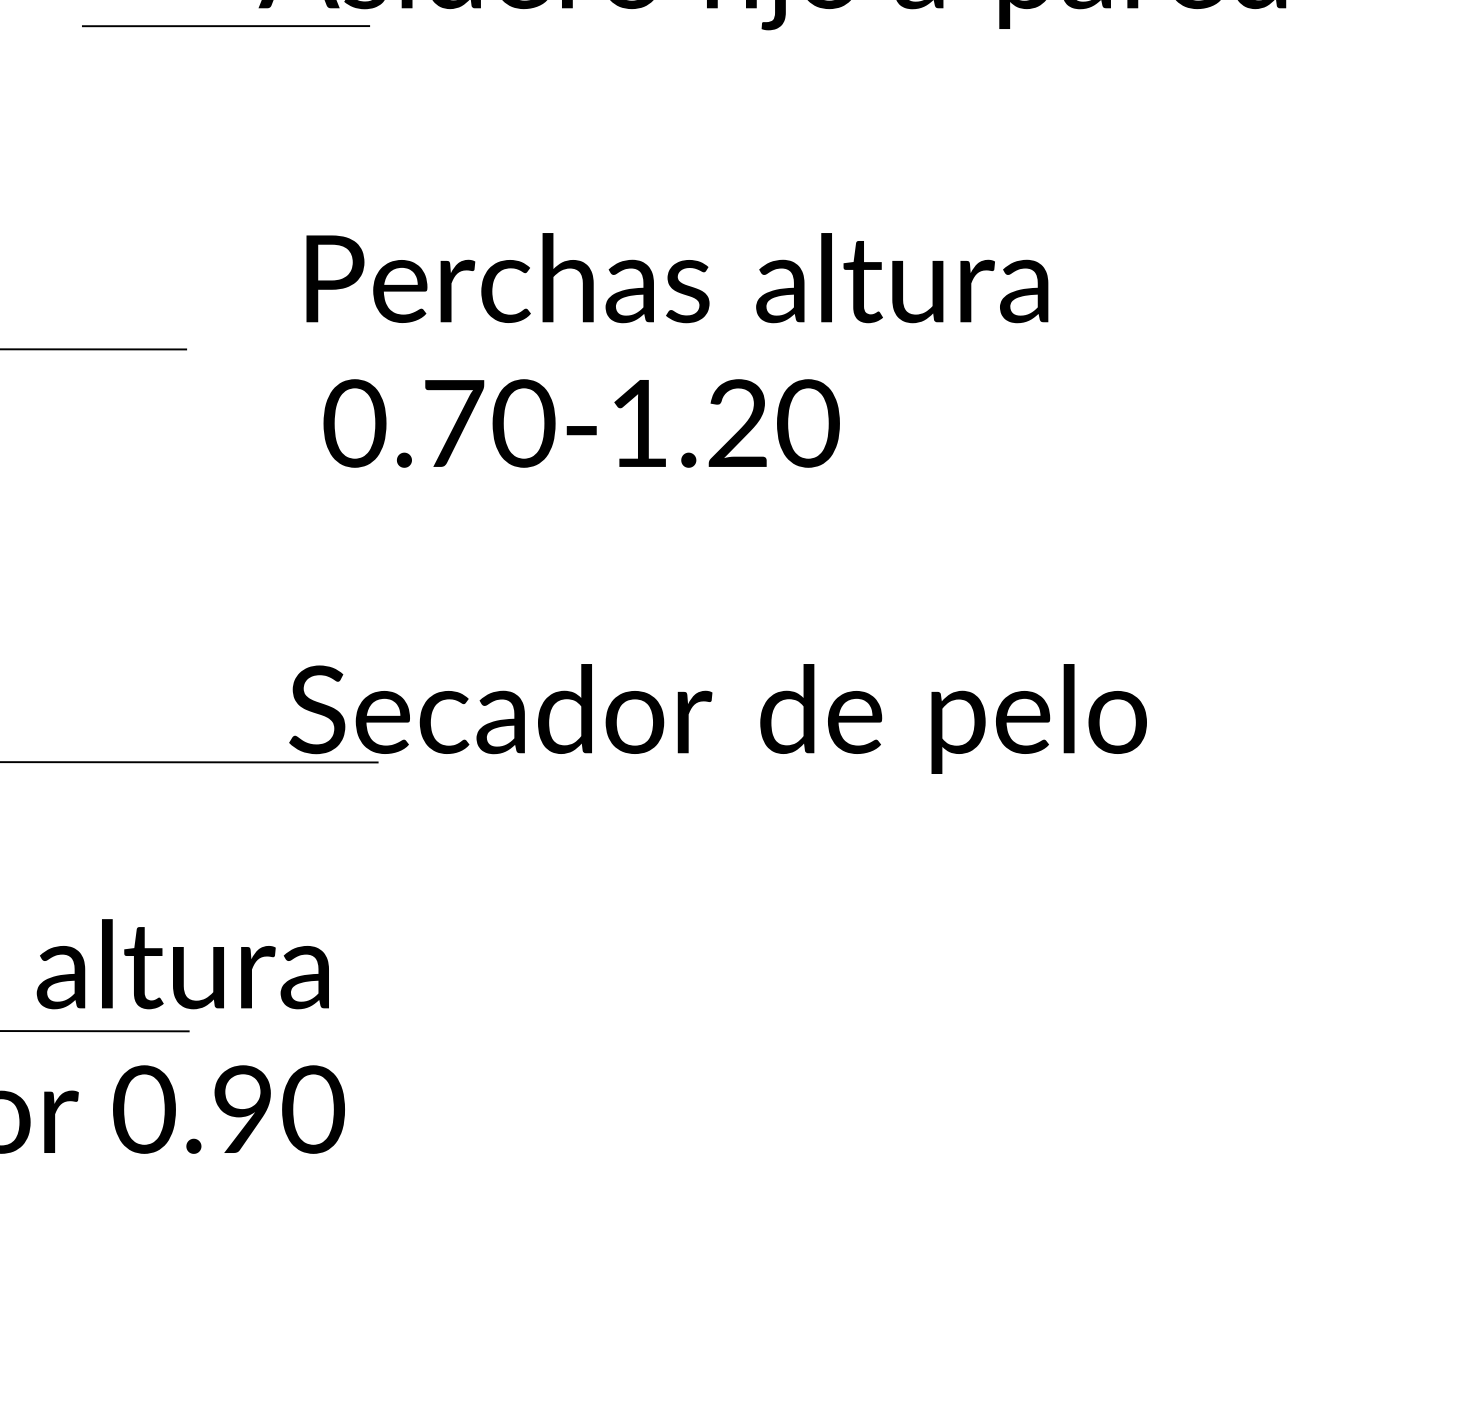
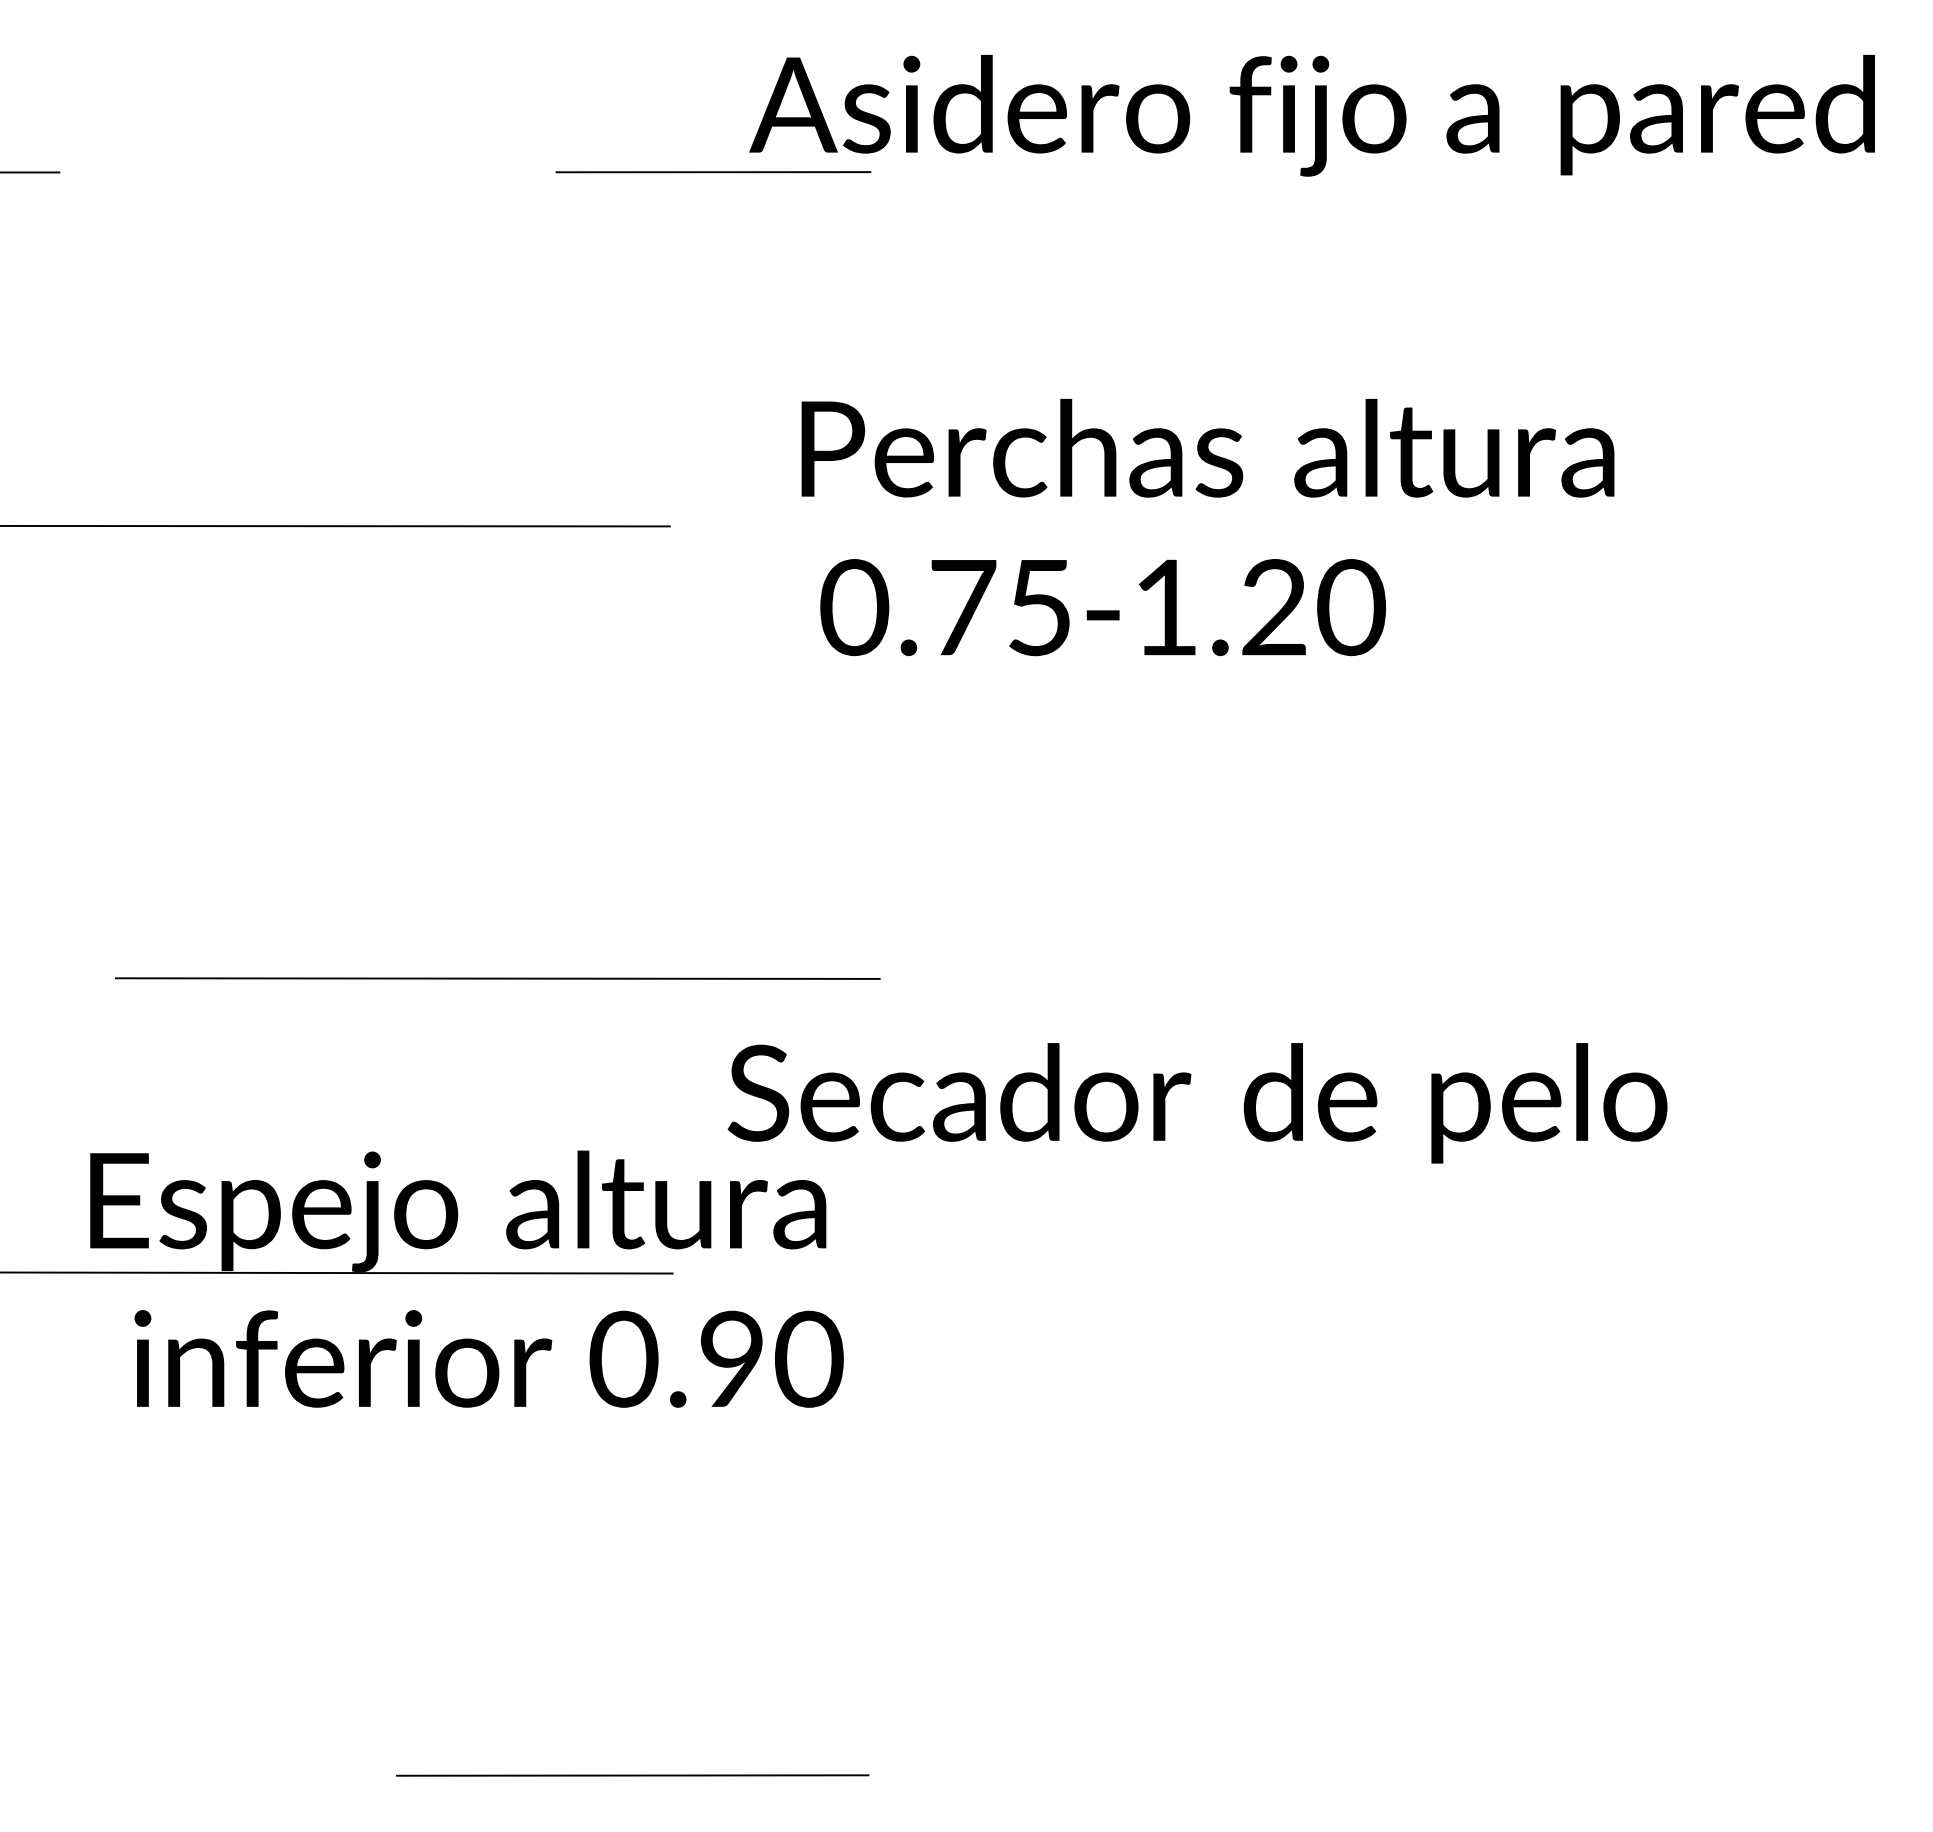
text: (523, 423) -> (1039, 607), 0.70-1.20 -> 0.75-1.20
text: (718, 719) -> (1197, 1103), moved

